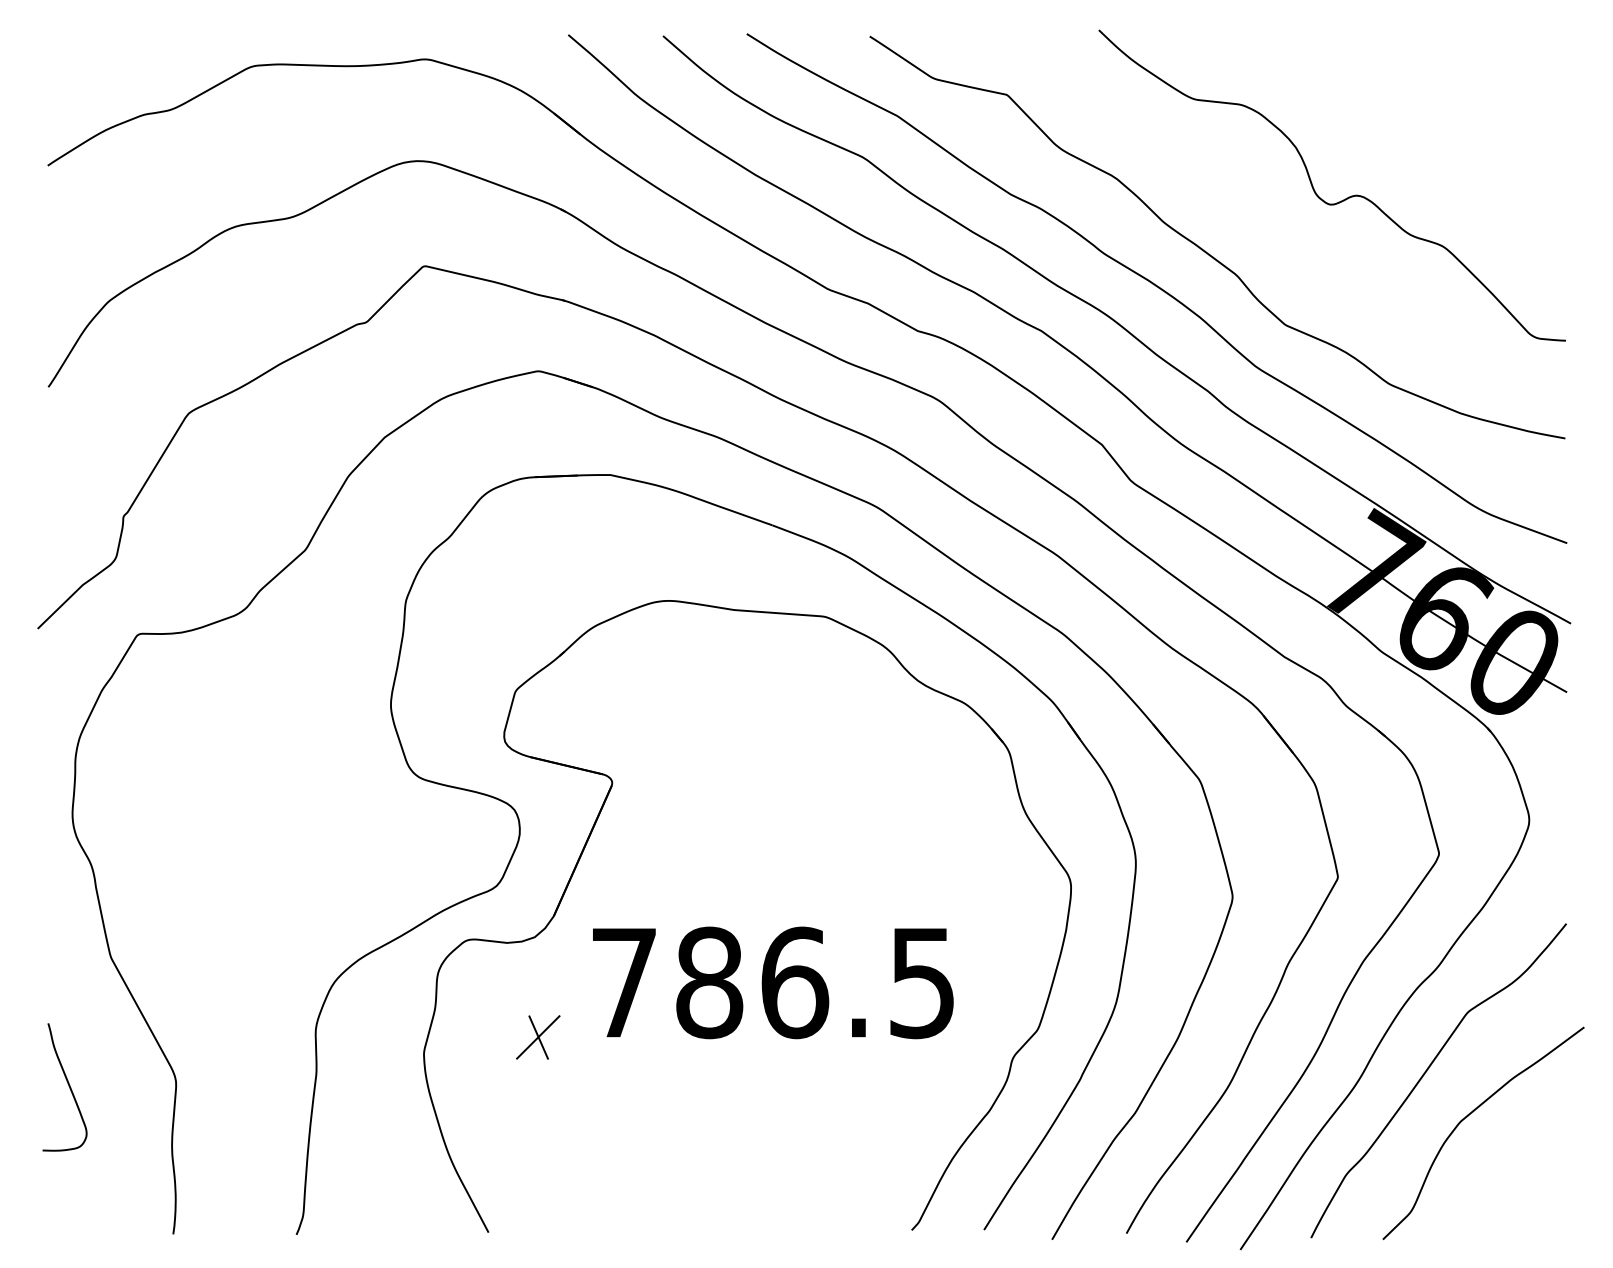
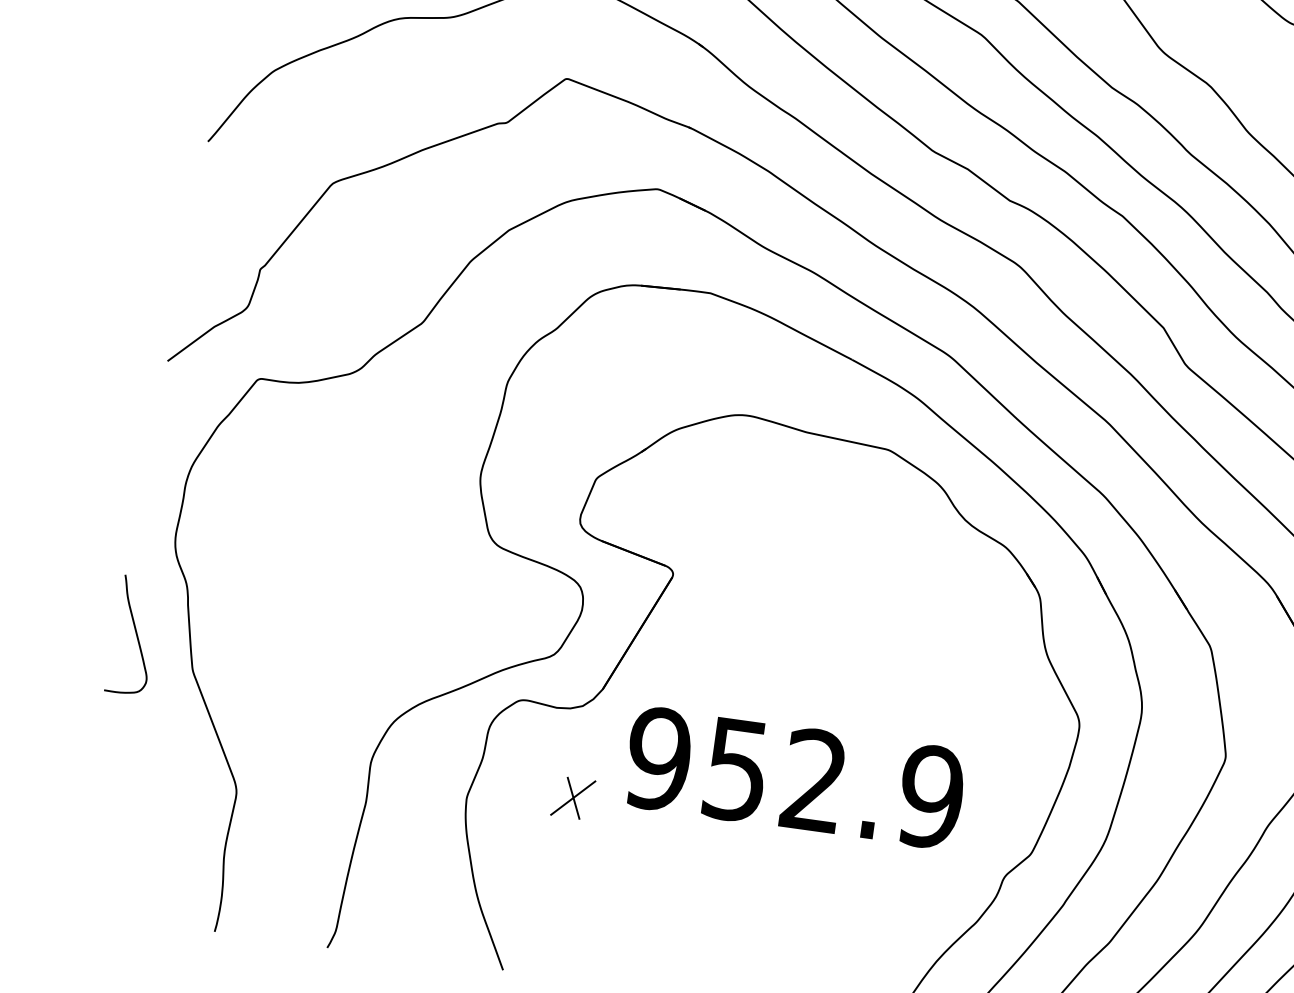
text: (772, 982) -> (794, 777), 786.5 -> 952.9
curve: (68, 1086) -> (135, 635), moved

